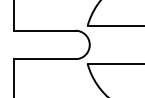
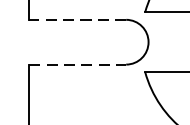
line: (44, 30) -> (77, 19), solid -> dashed
line: (44, 59) -> (77, 65), solid -> dashed

